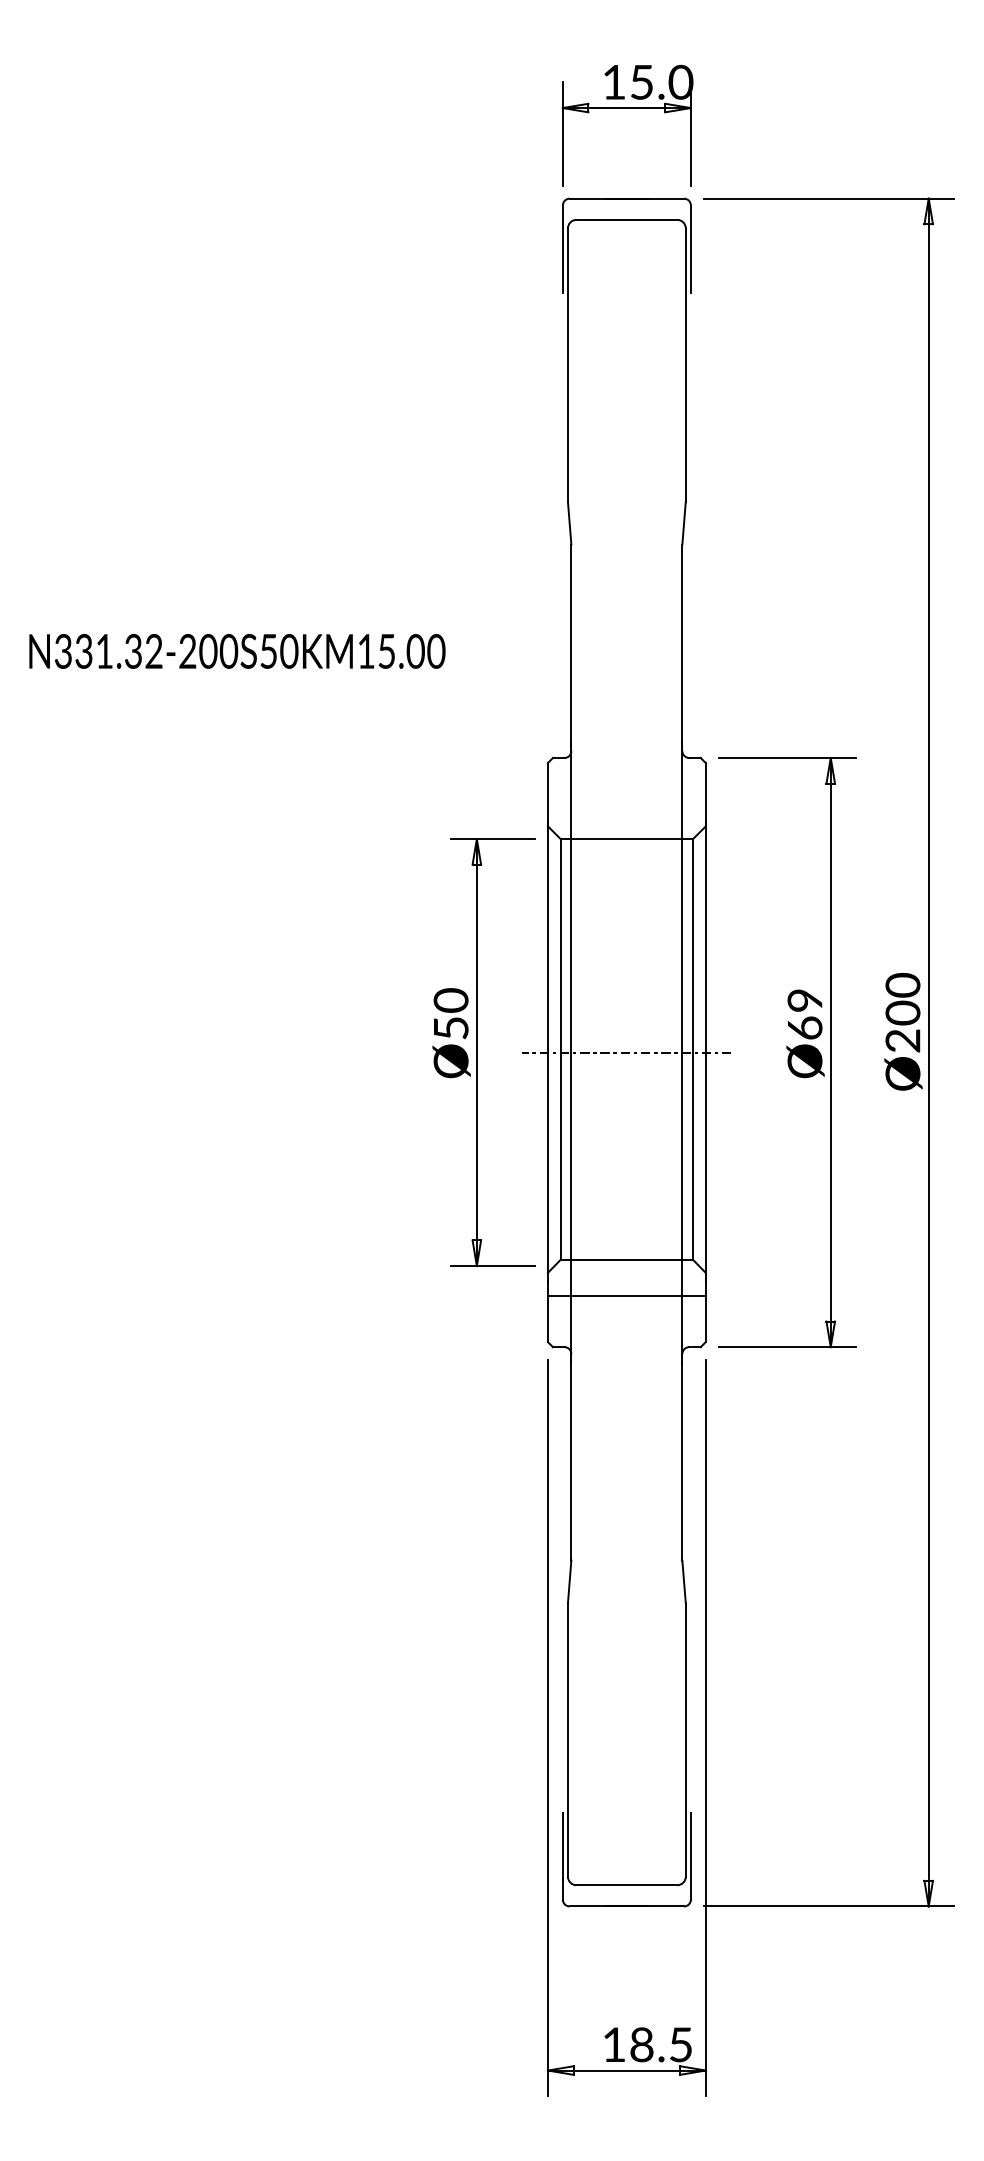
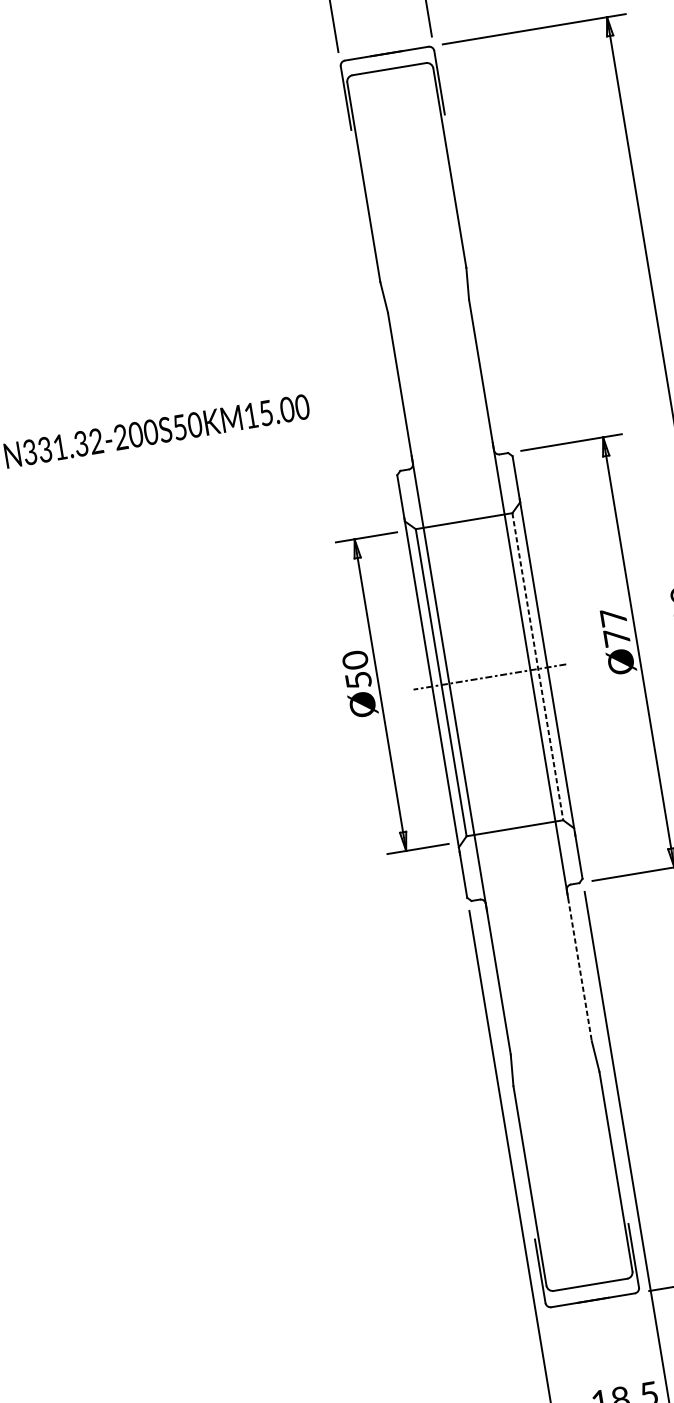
text: (804, 1013) -> (614, 627), Ø69 -> Ø77
line: (693, 1049) -> (538, 666), solid -> dashed
line: (626, 1295) -> (518, 854), removed
line: (682, 1457) -> (579, 965), solid -> dashed

